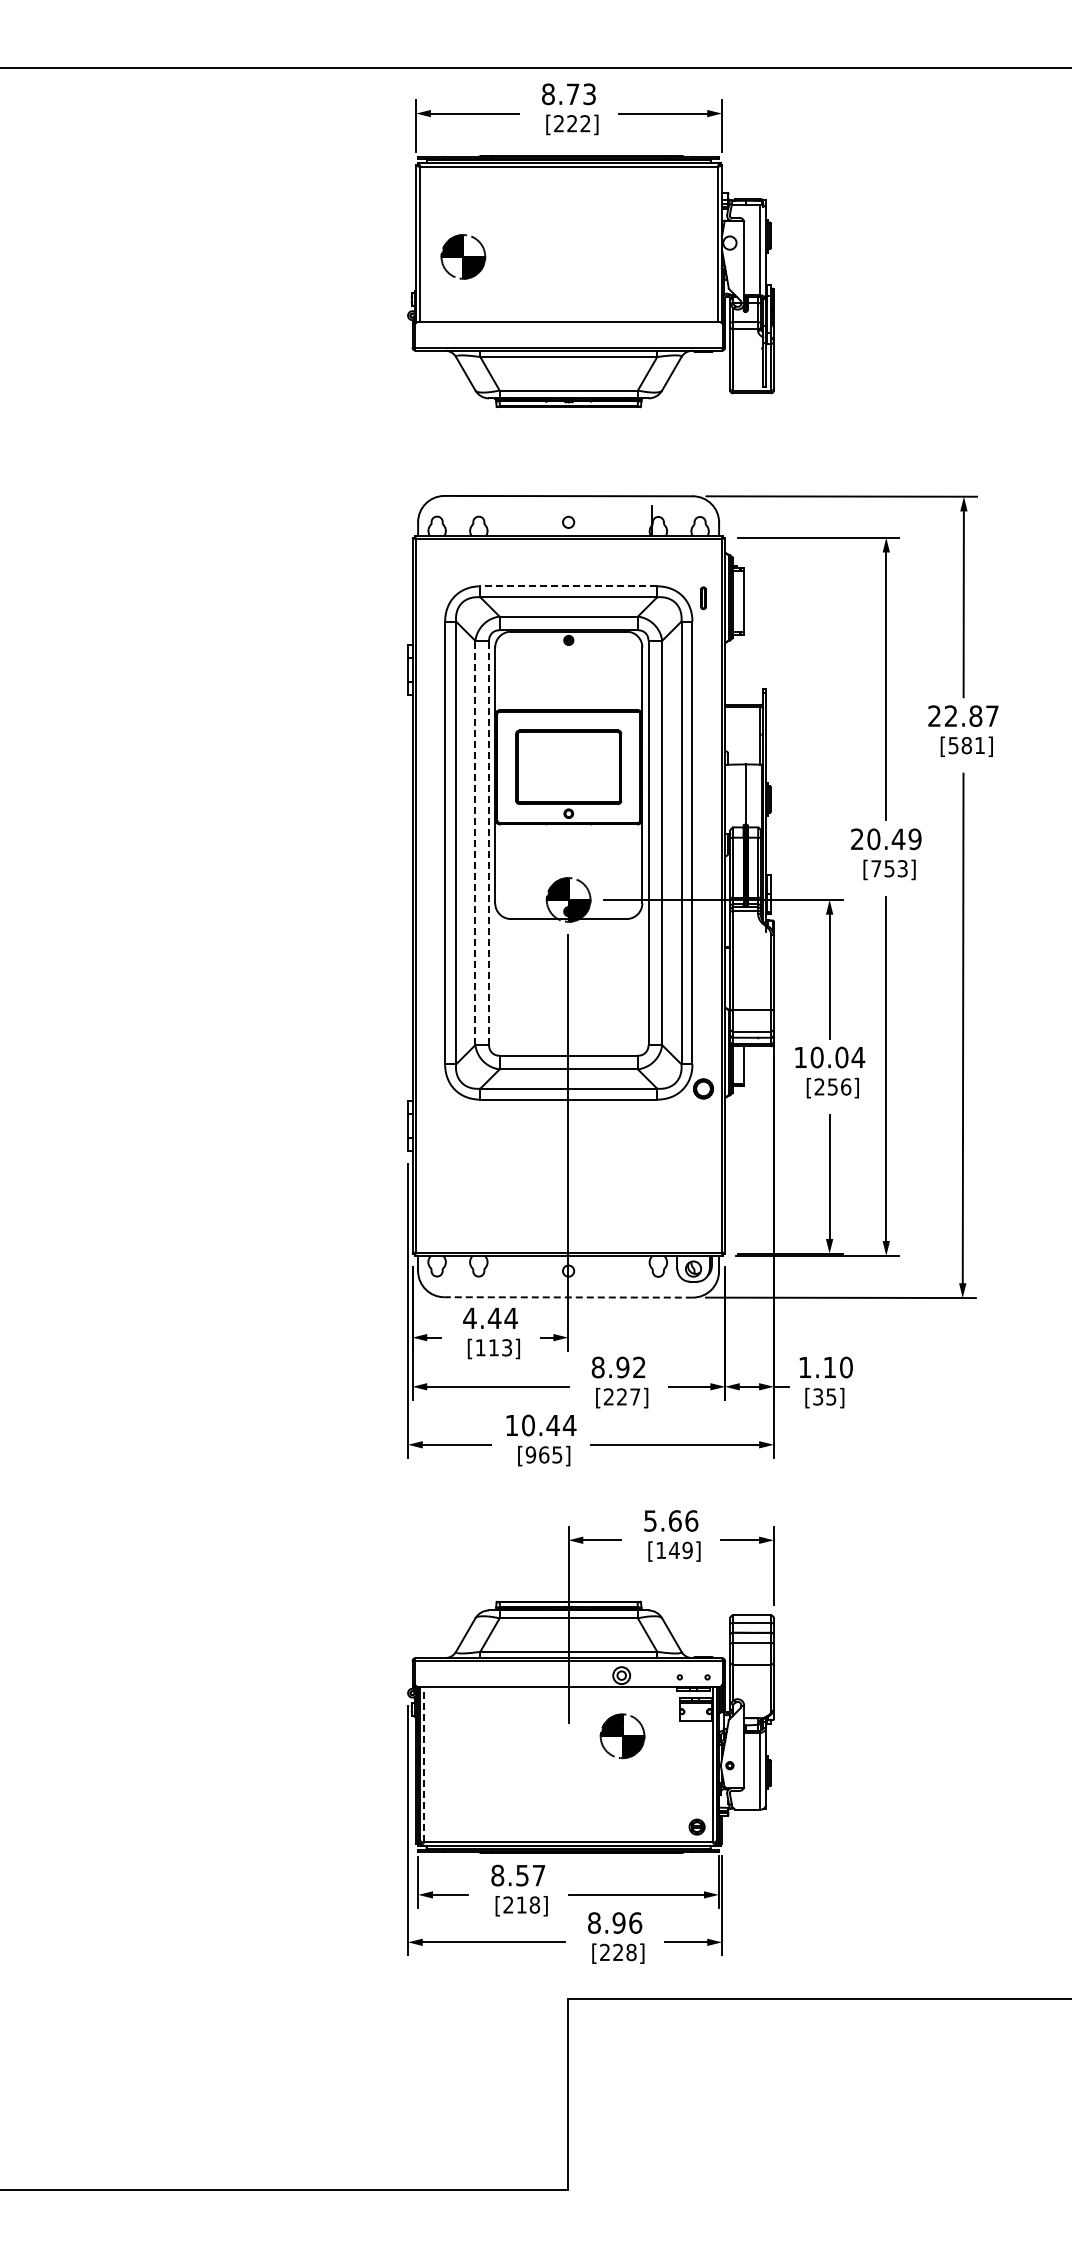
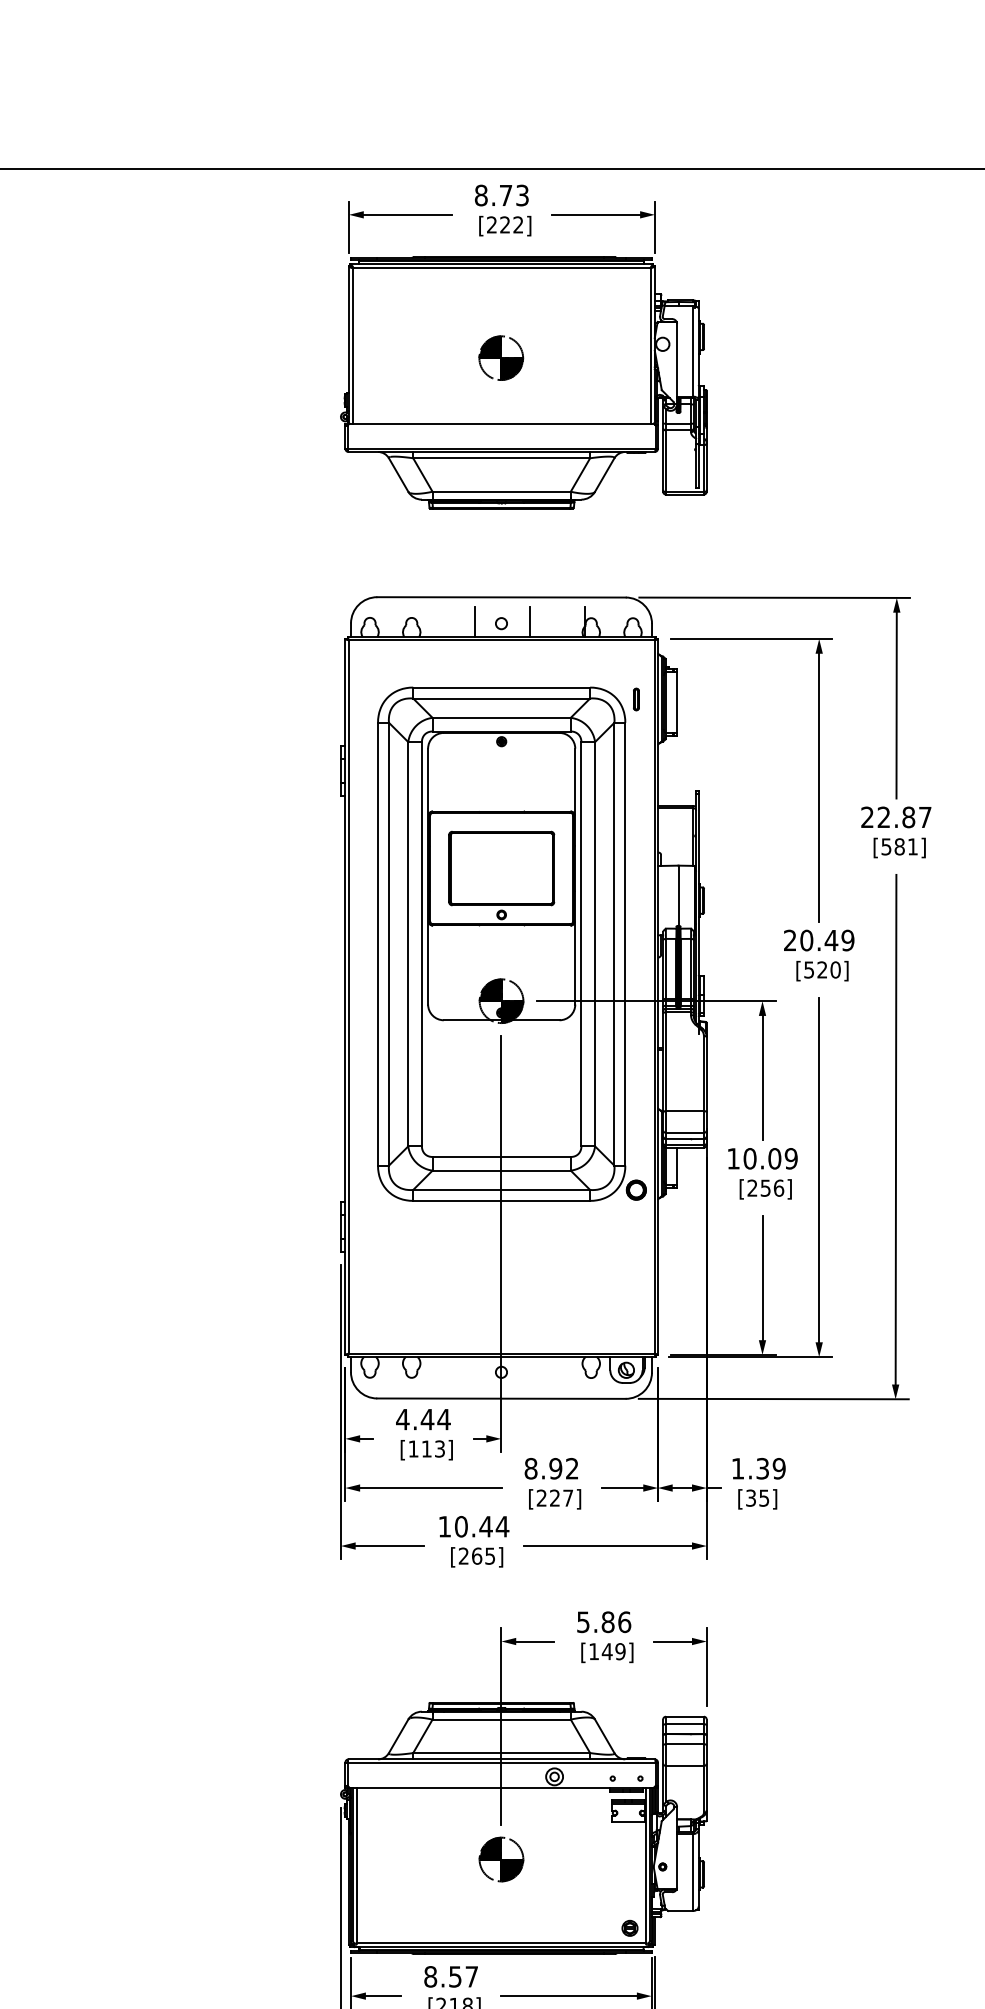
part: (463, 256) -> (501, 357), moved
line: (542, 520) -> (475, 621), added
line: (597, 520) -> (530, 621), added
line: (568, 586) -> (501, 687), dashed -> solid
line: (475, 842) -> (408, 943), dashed -> solid
line: (489, 842) -> (422, 943), dashed -> solid
text: (889, 868) -> (822, 969), [753] -> [520]
text: (858, 1057) -> (791, 1158), 10.04 -> 10.09
line: (568, 1297) -> (501, 1398), dashed -> solid
text: (837, 1367) -> (770, 1468), 1.10 -> 1.39
text: (530, 1454) -> (463, 1555), [965] -> [265]
text: (674, 1520) -> (607, 1621), 5.66 -> 5.86
part: (622, 1736) -> (501, 1859), moved
line: (424, 1764) -> (357, 1865), dashed -> solid

